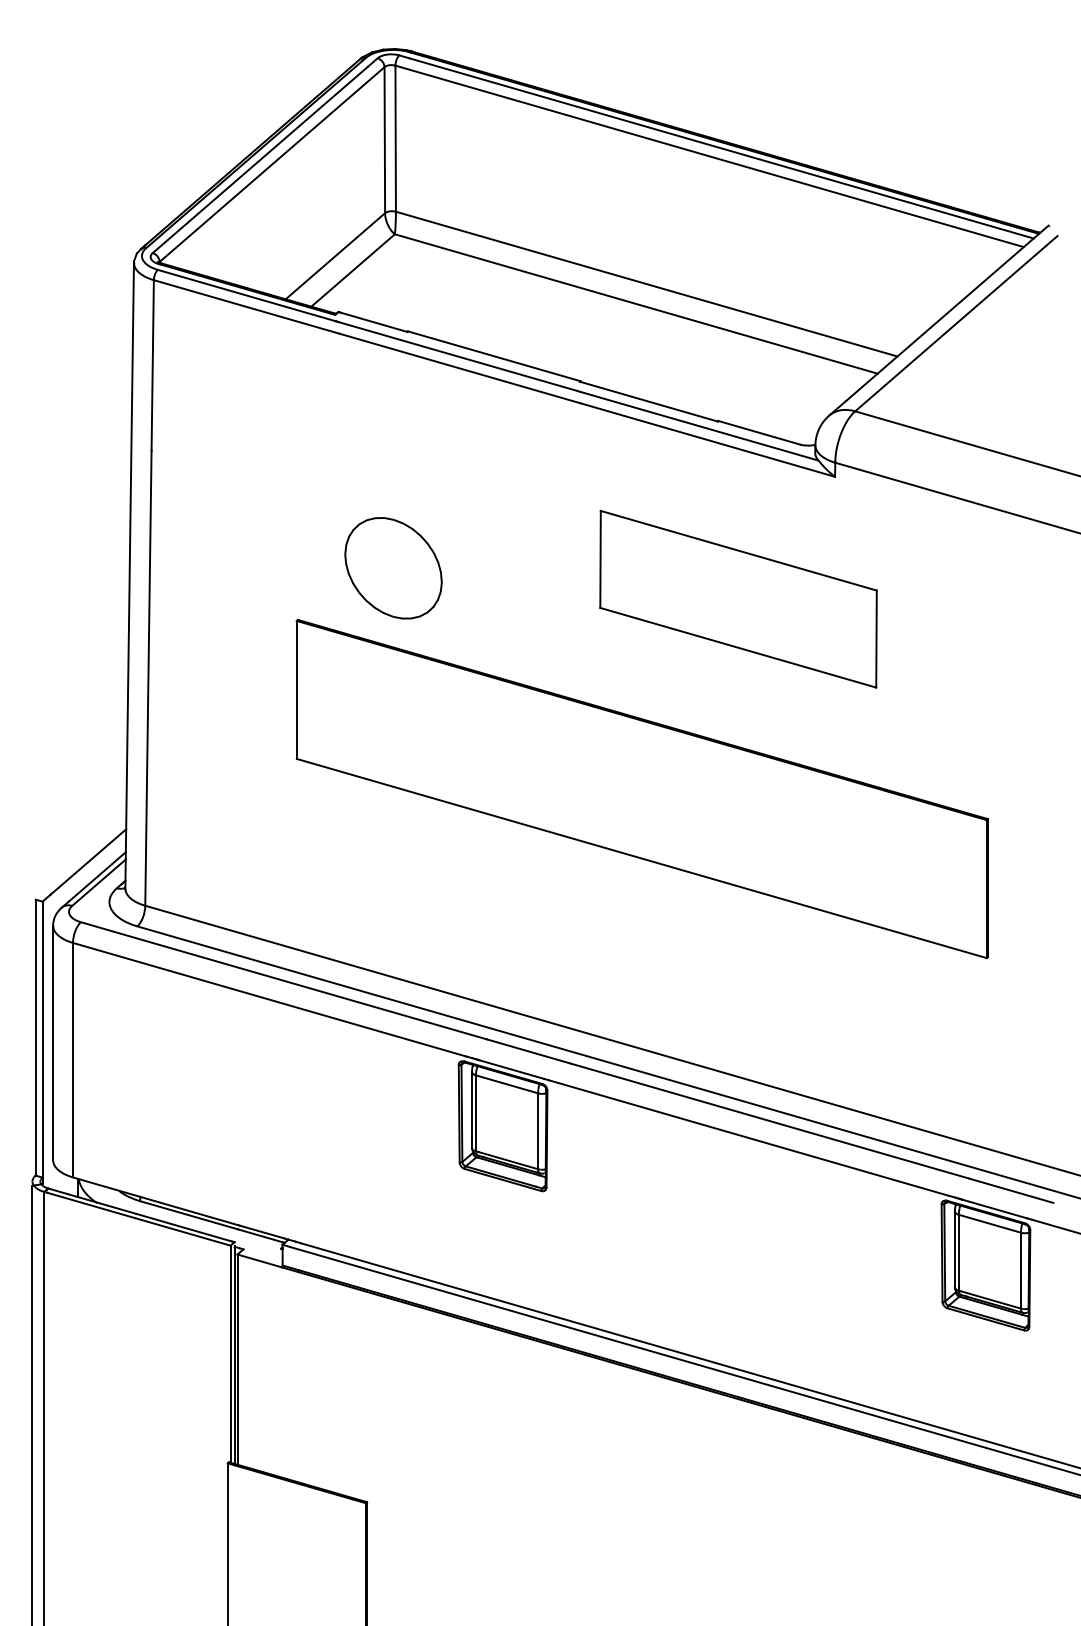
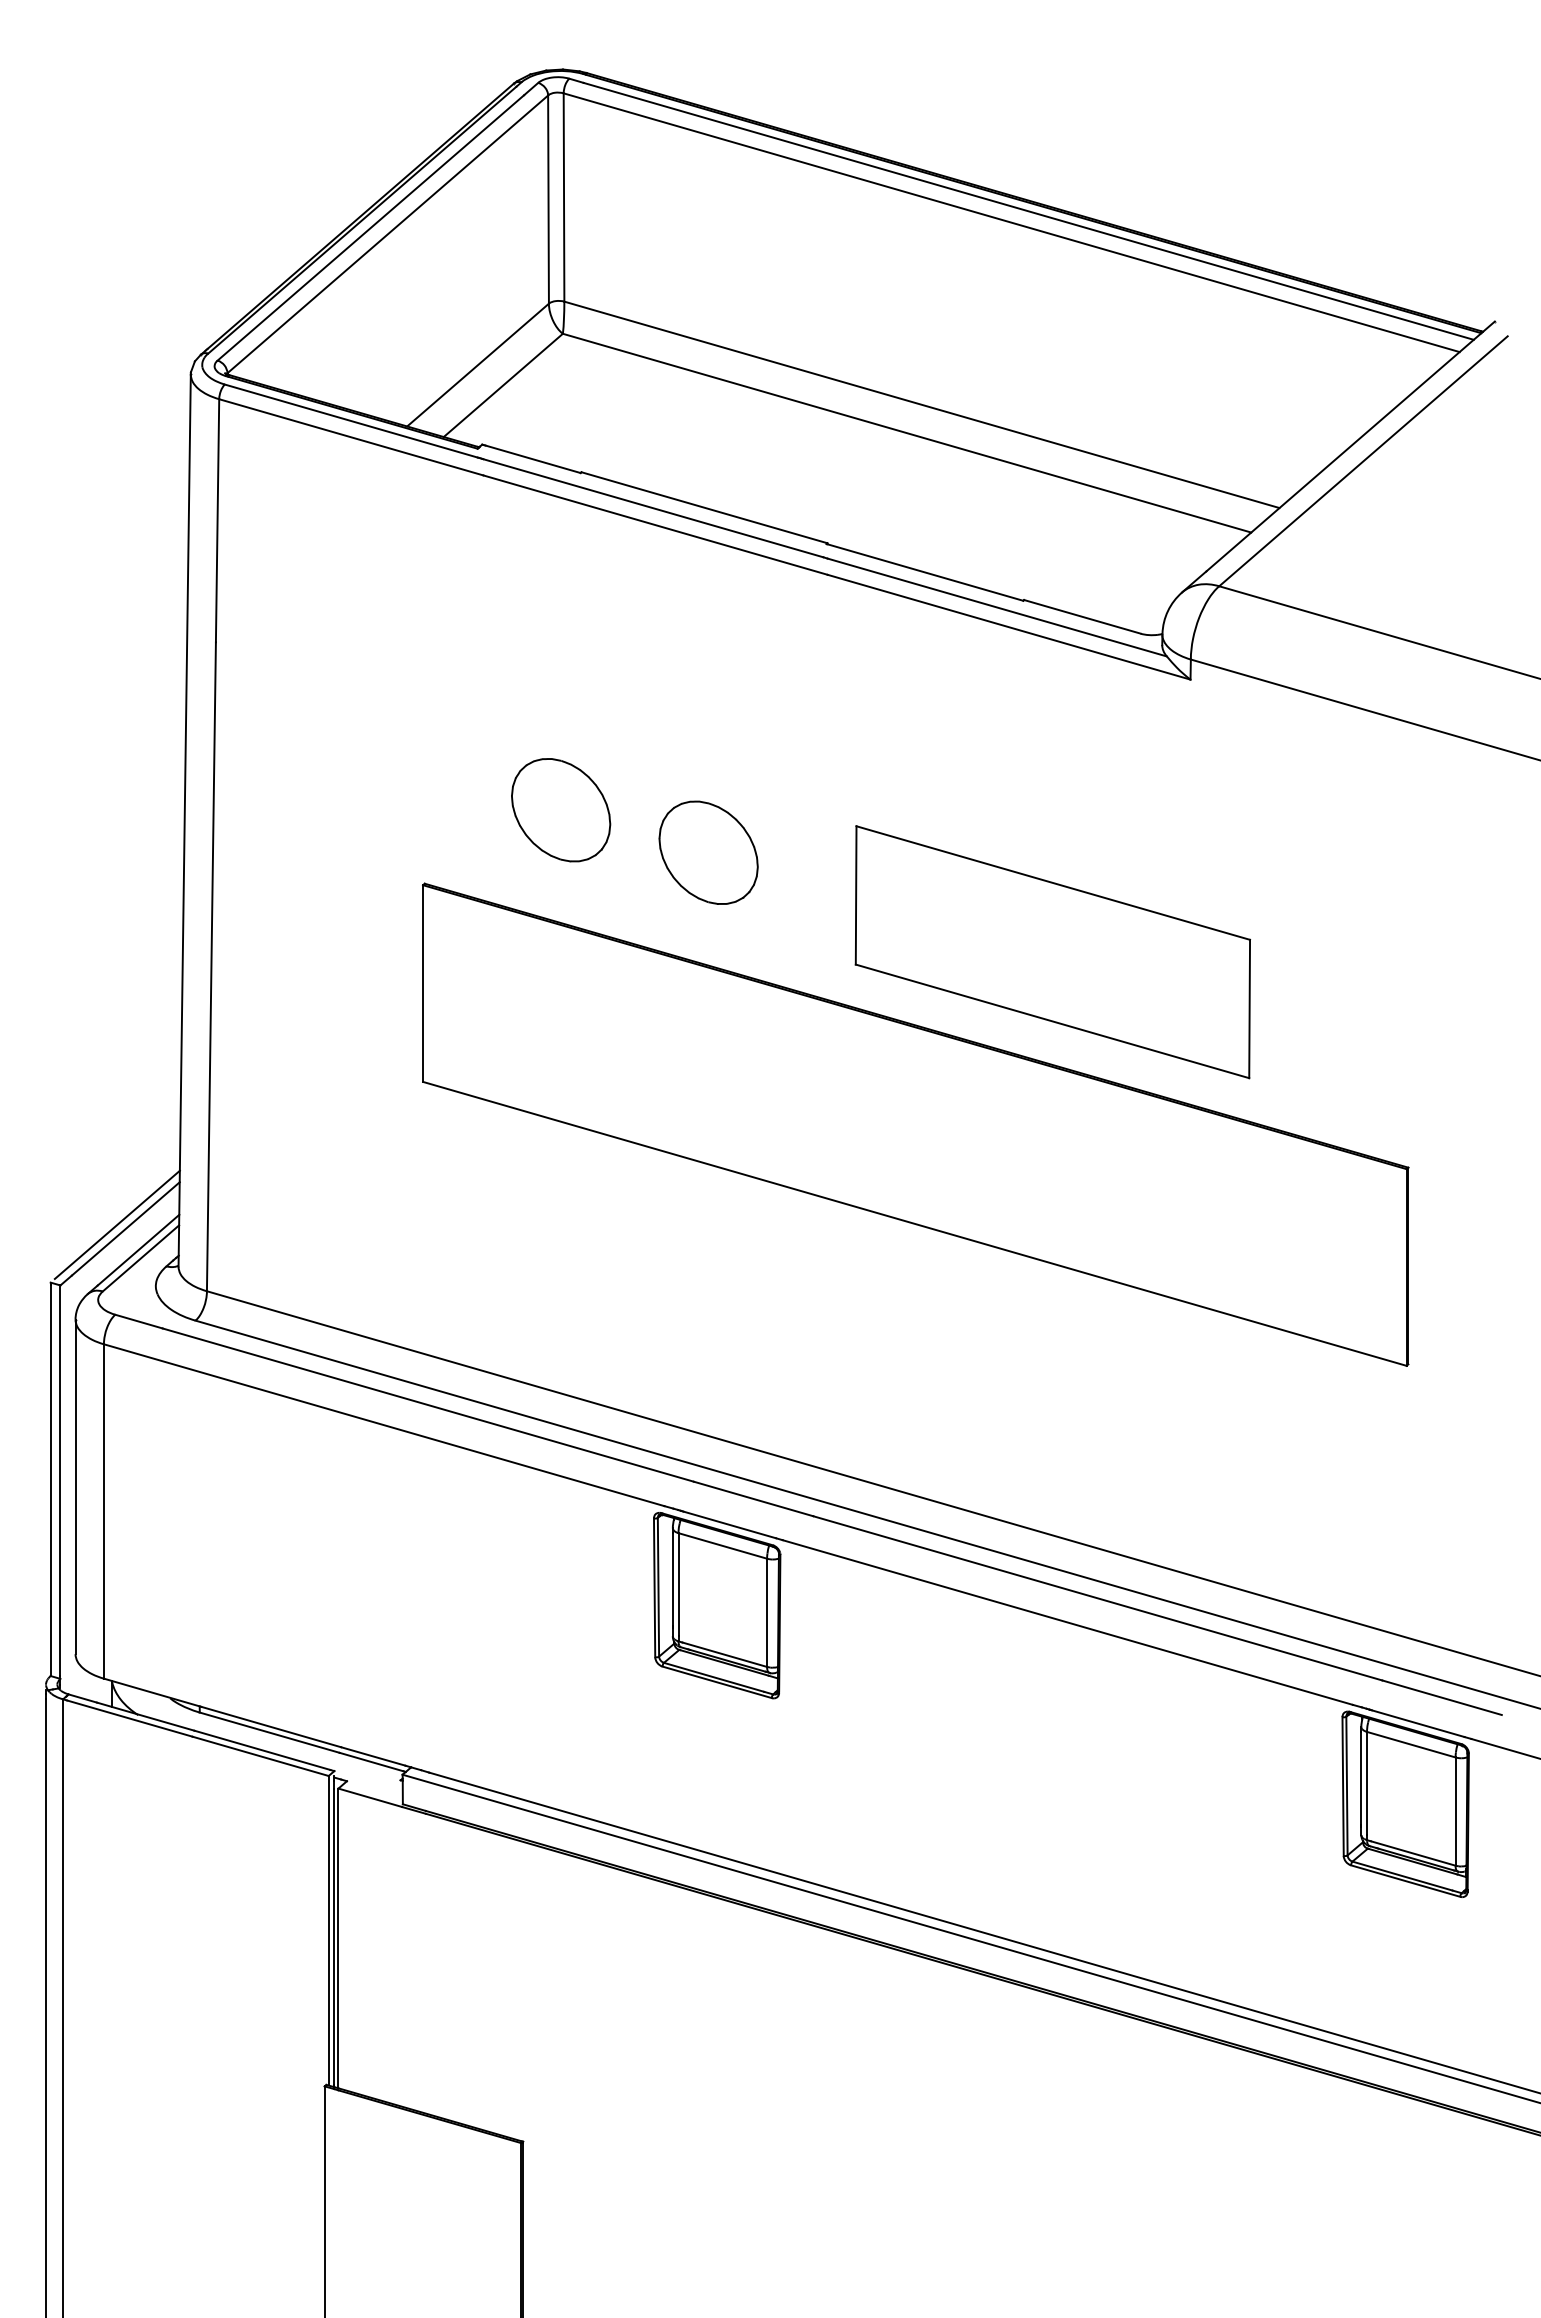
part: (393, 568) -> (561, 810), size x0.71
part: (497, 598) -> (708, 852), added
part: (738, 599) -> (1052, 952), moved
line: (81, 858) -> (116, 1224), added

